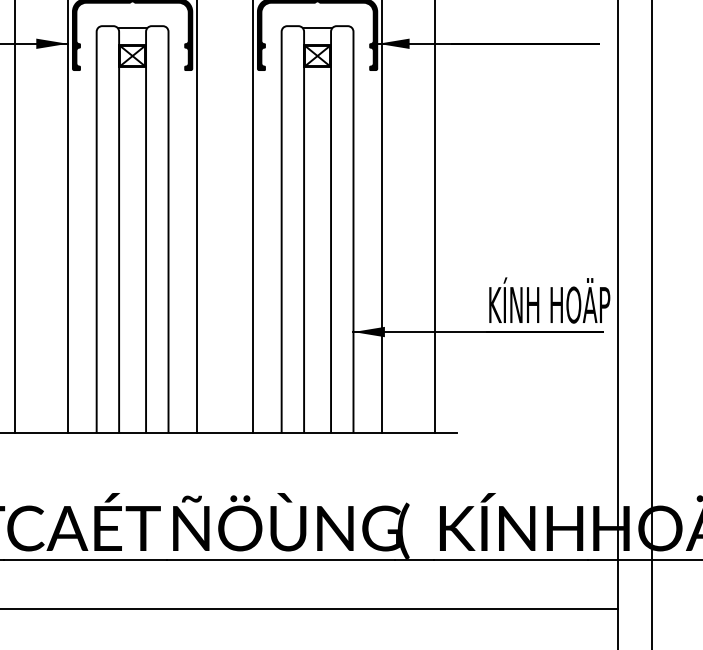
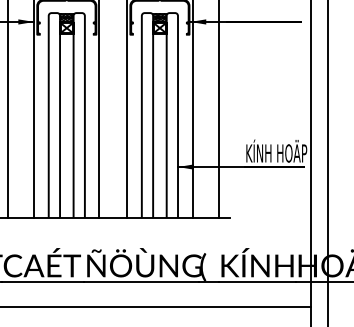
hatch: (131, 36) -> (66, 18), added
hatch: (316, 36) -> (159, 18), added

